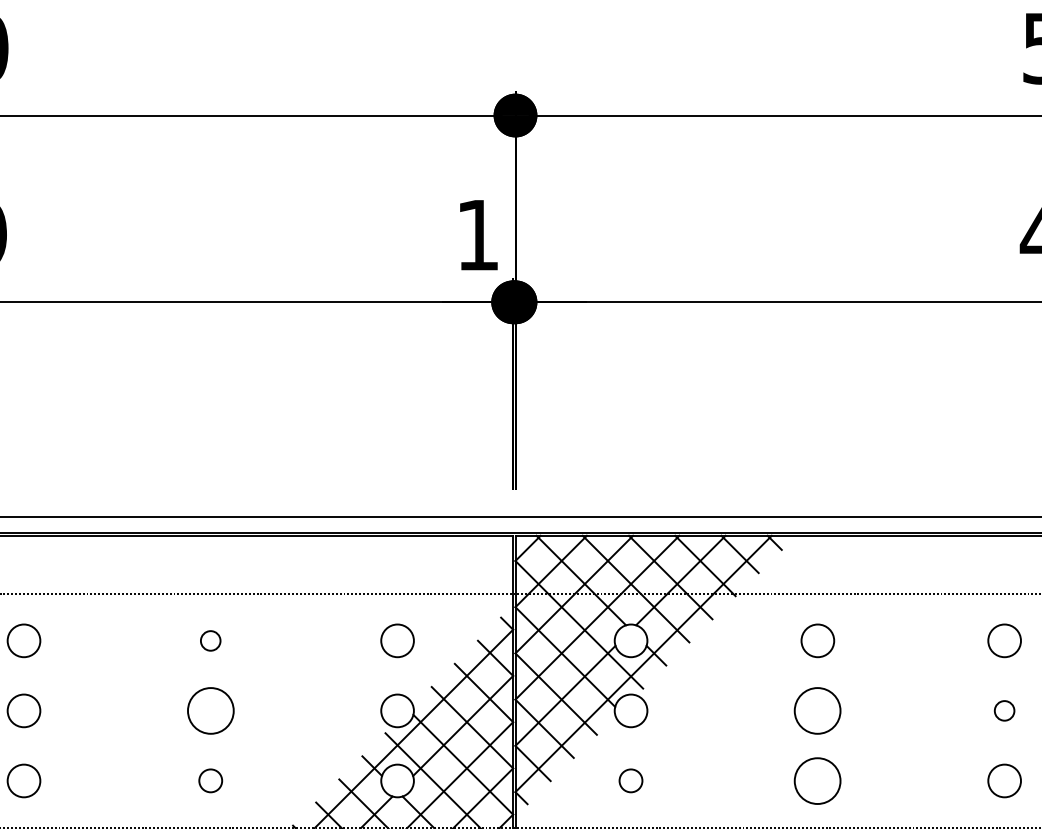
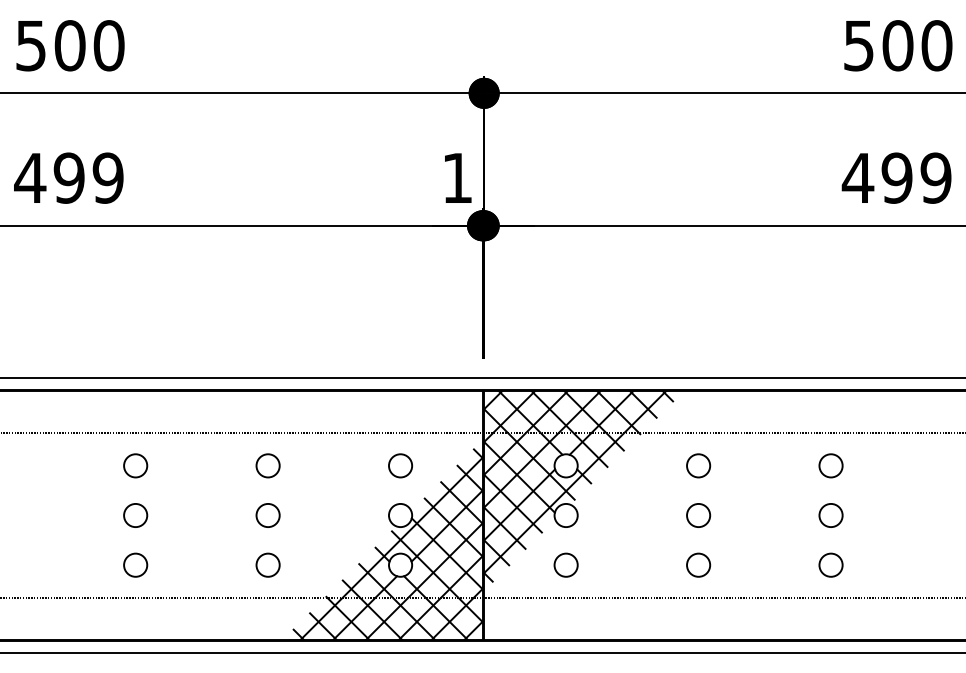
circle: (209, 640) -> (267, 465), size x1.67
circle: (209, 710) -> (267, 515), size x0.71
circle: (817, 710) -> (698, 515), size x0.71
circle: (1003, 710) -> (830, 515), size x1.67
circle: (209, 779) -> (267, 564), size x1.43
circle: (630, 779) -> (565, 564), size x1.43
circle: (817, 779) -> (698, 564), size x0.71

